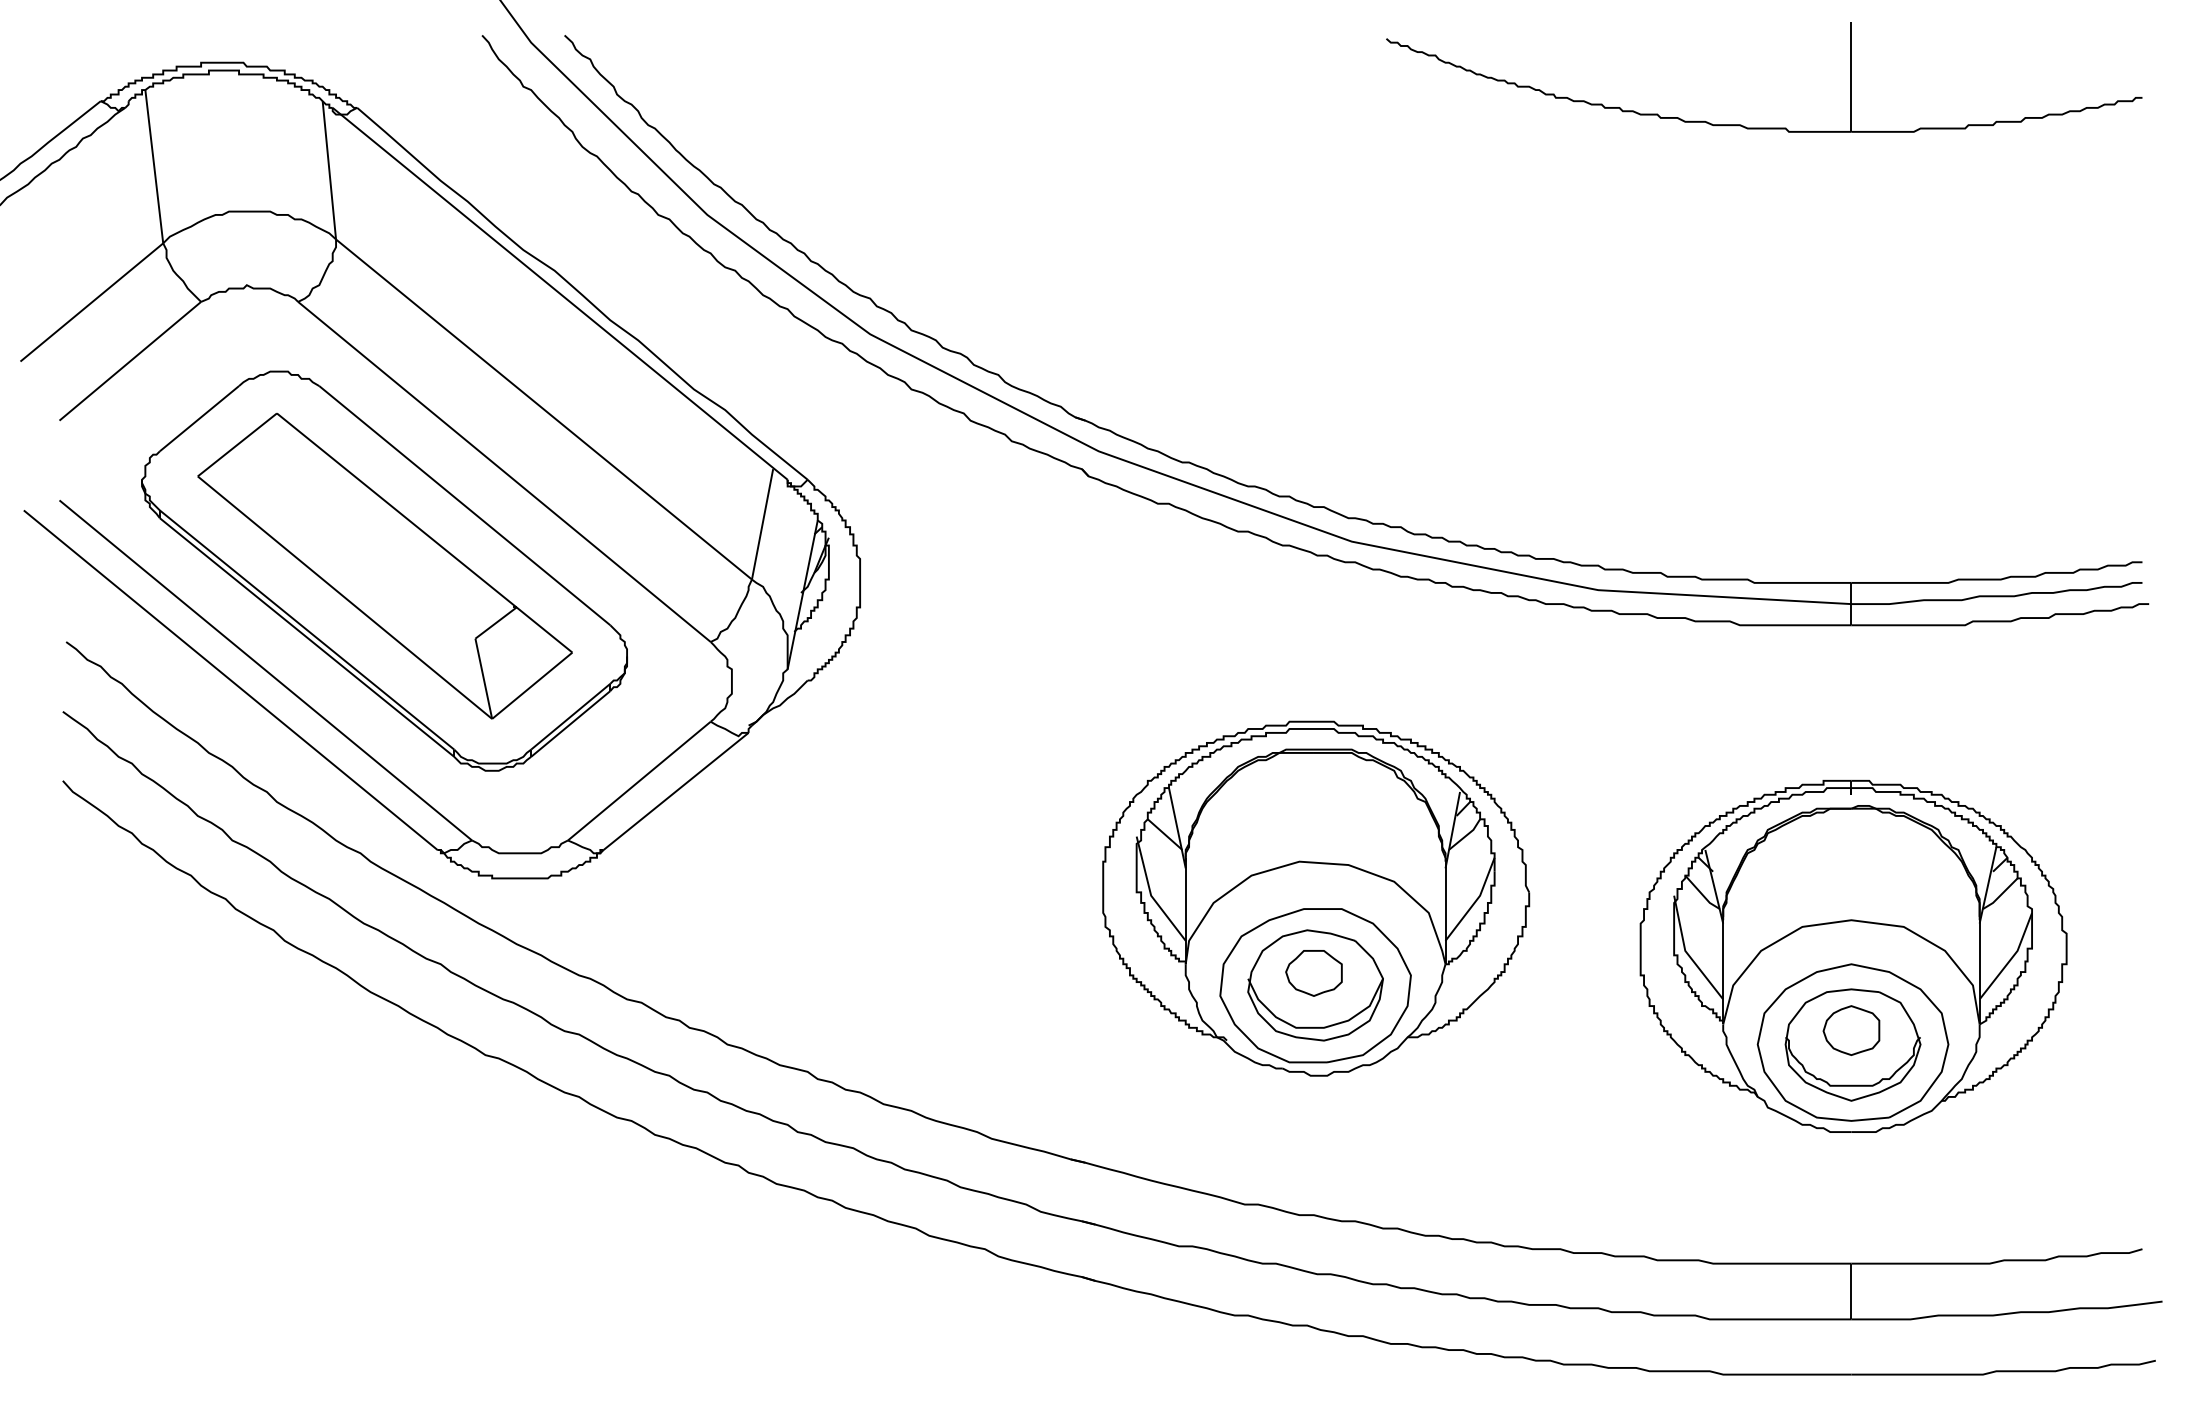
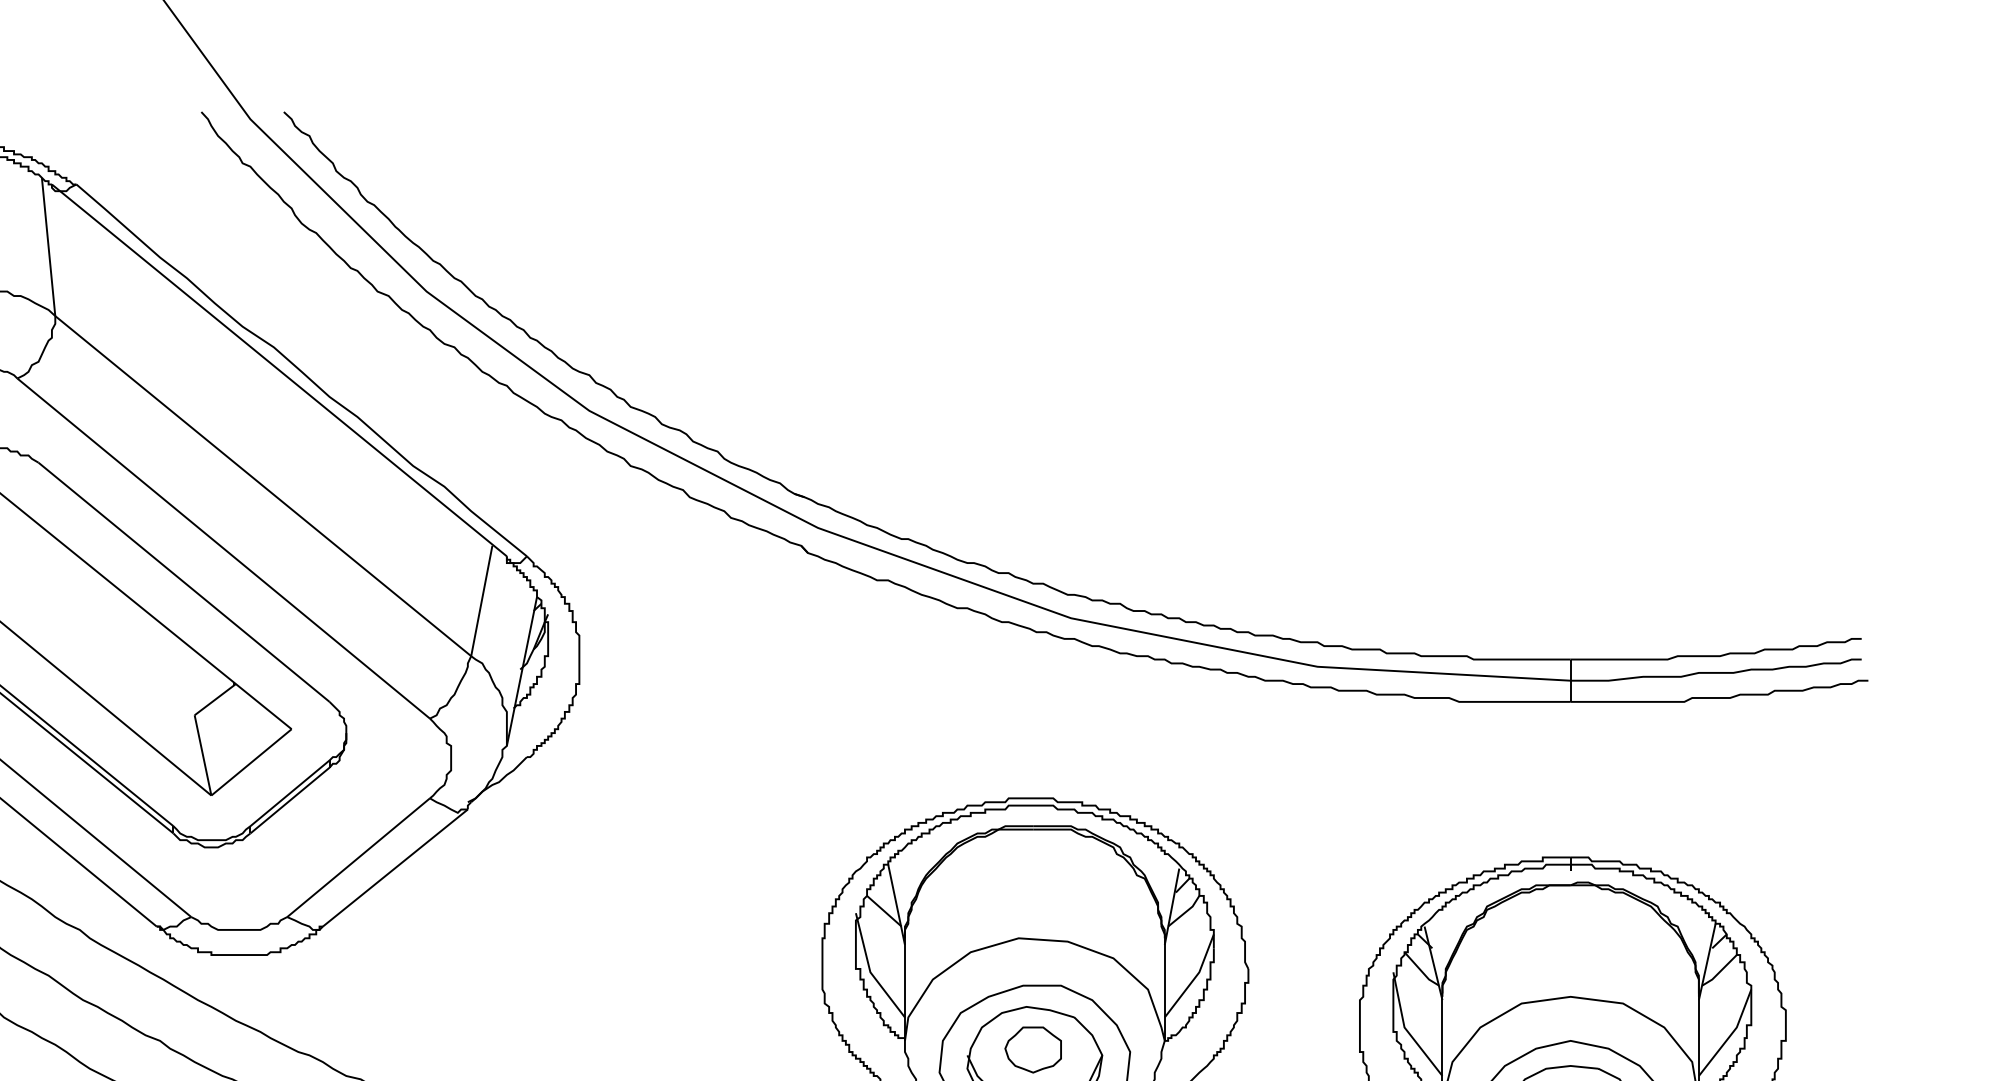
part: (1764, 127) -> (1483, 204), removed

